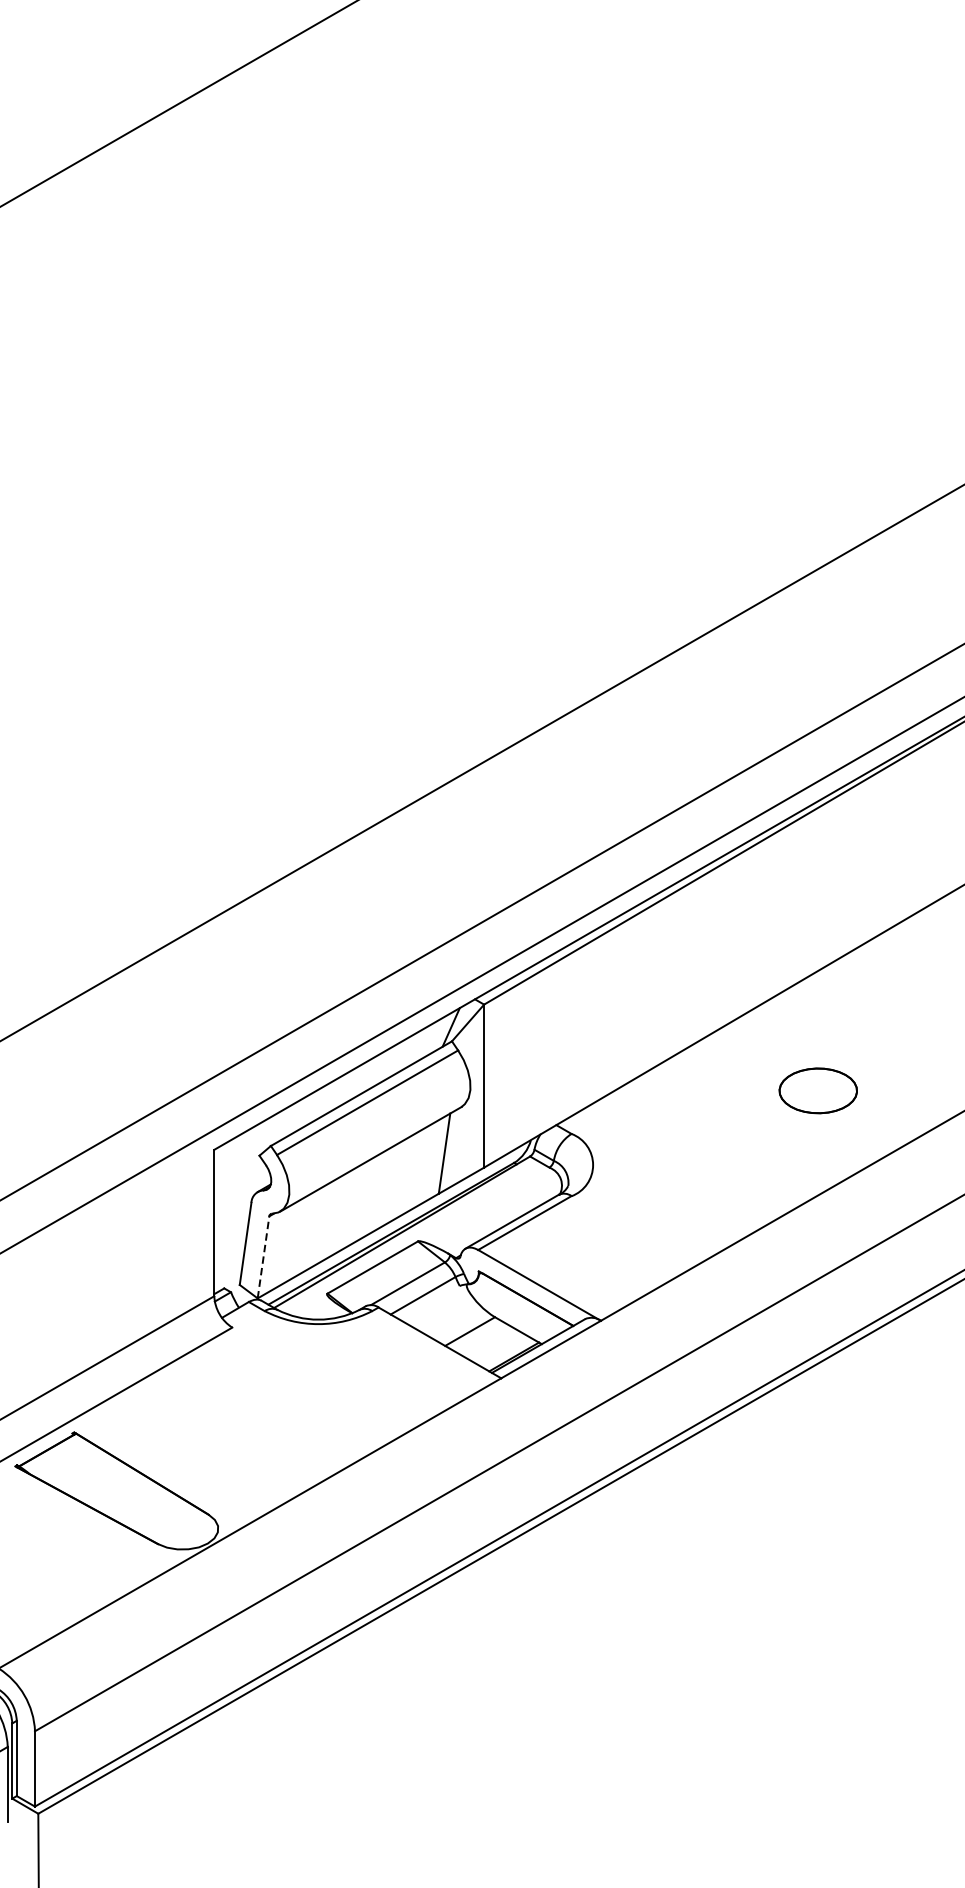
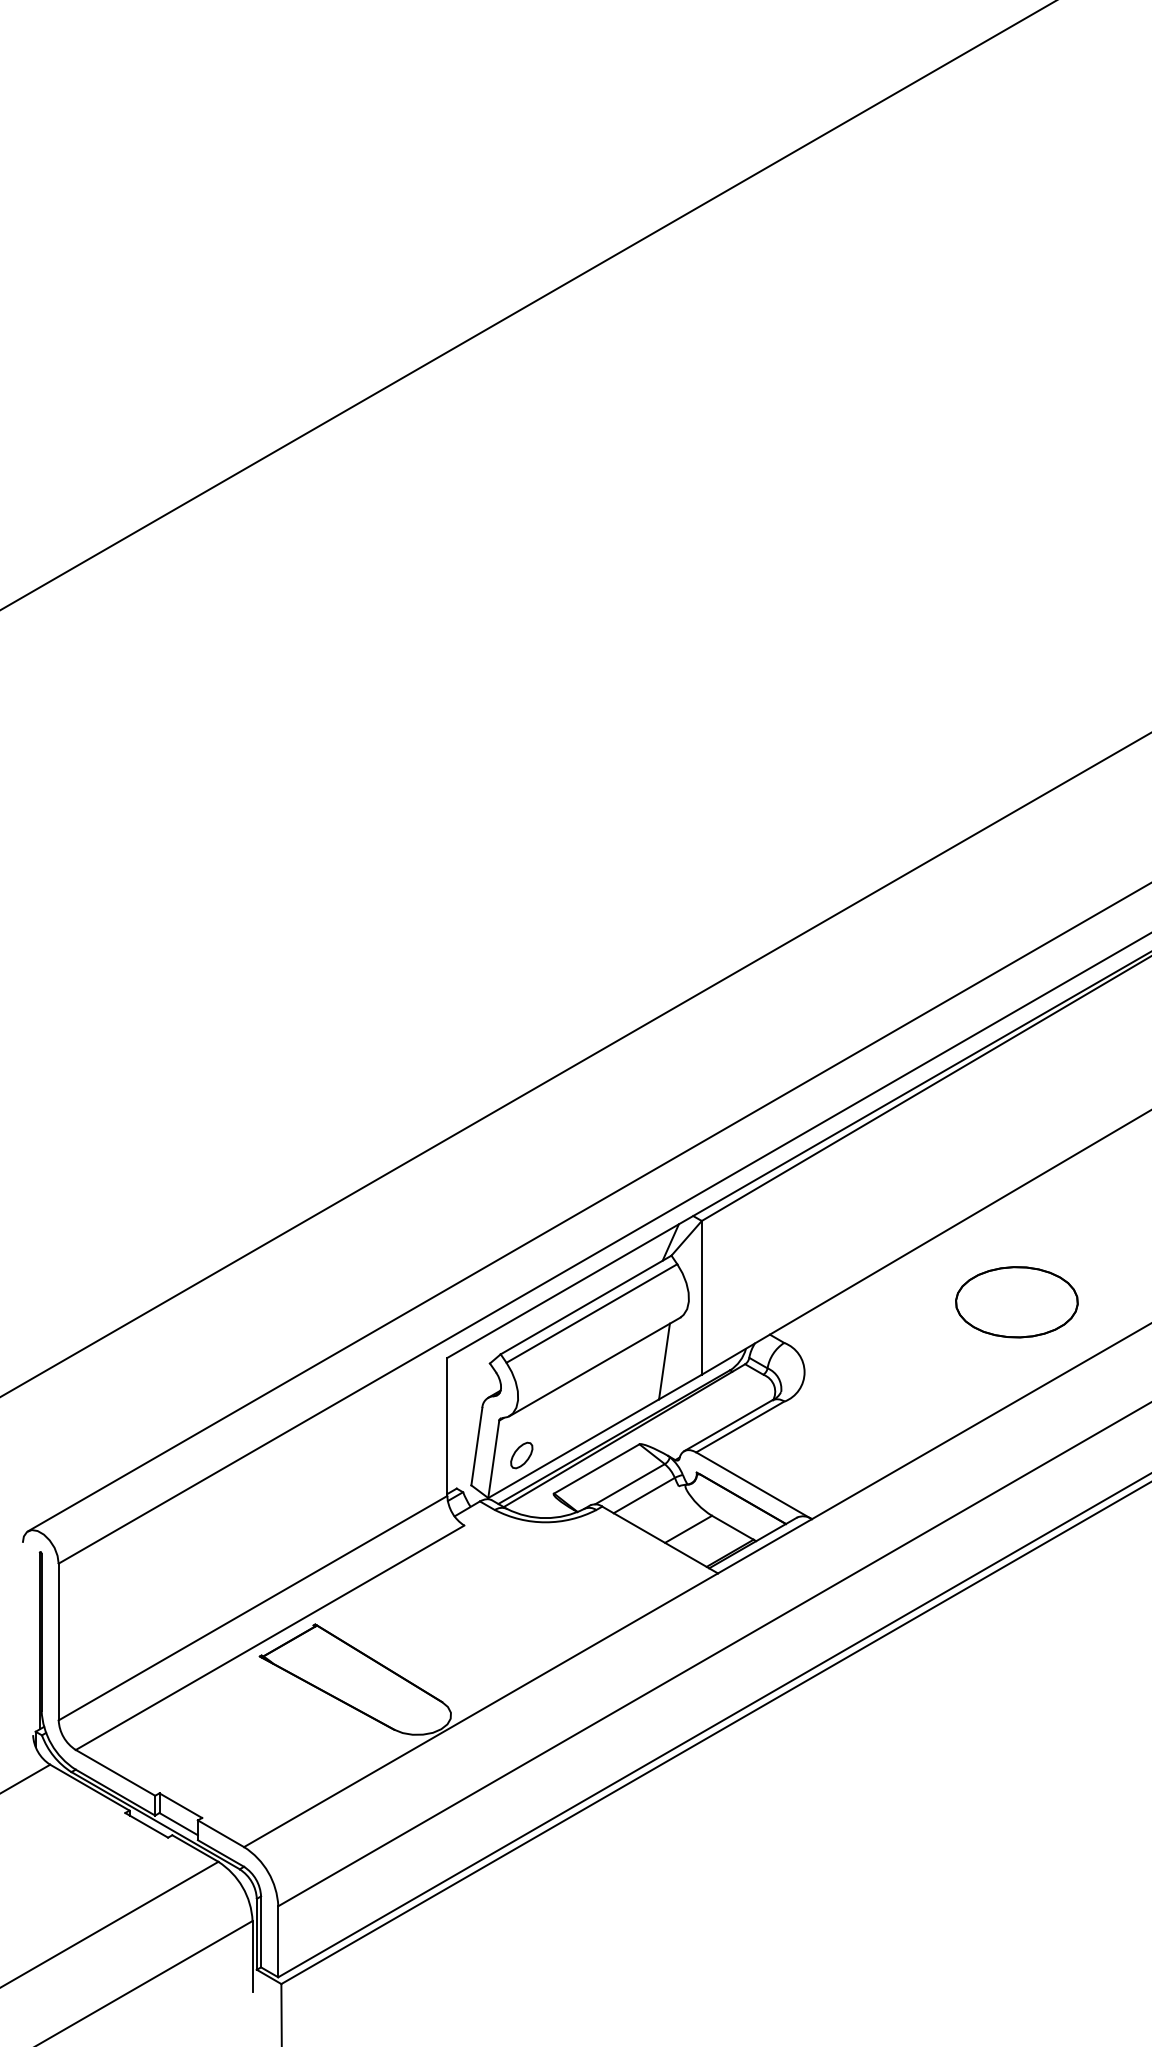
part: (817, 1091) -> (1016, 1302), size x1.67
part: (292, 1253) -> (521, 1455), added
line: (263, 1256) -> (493, 1458), dashed -> solid

